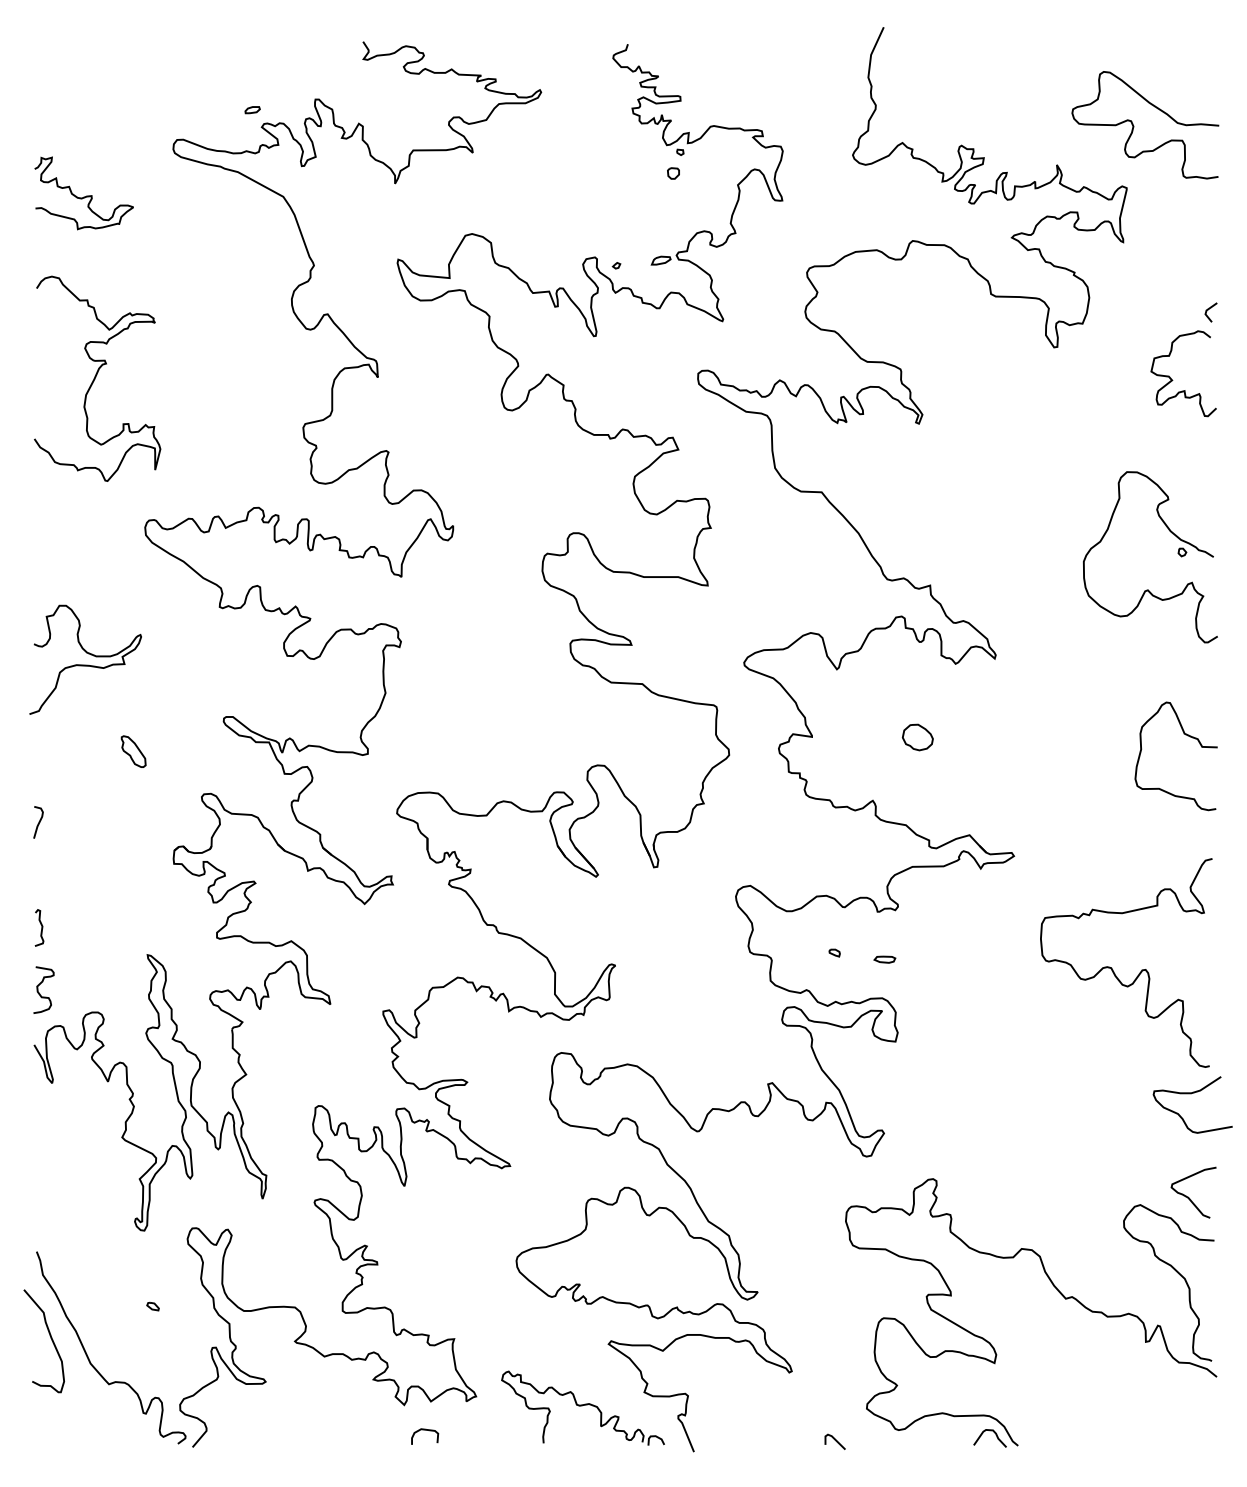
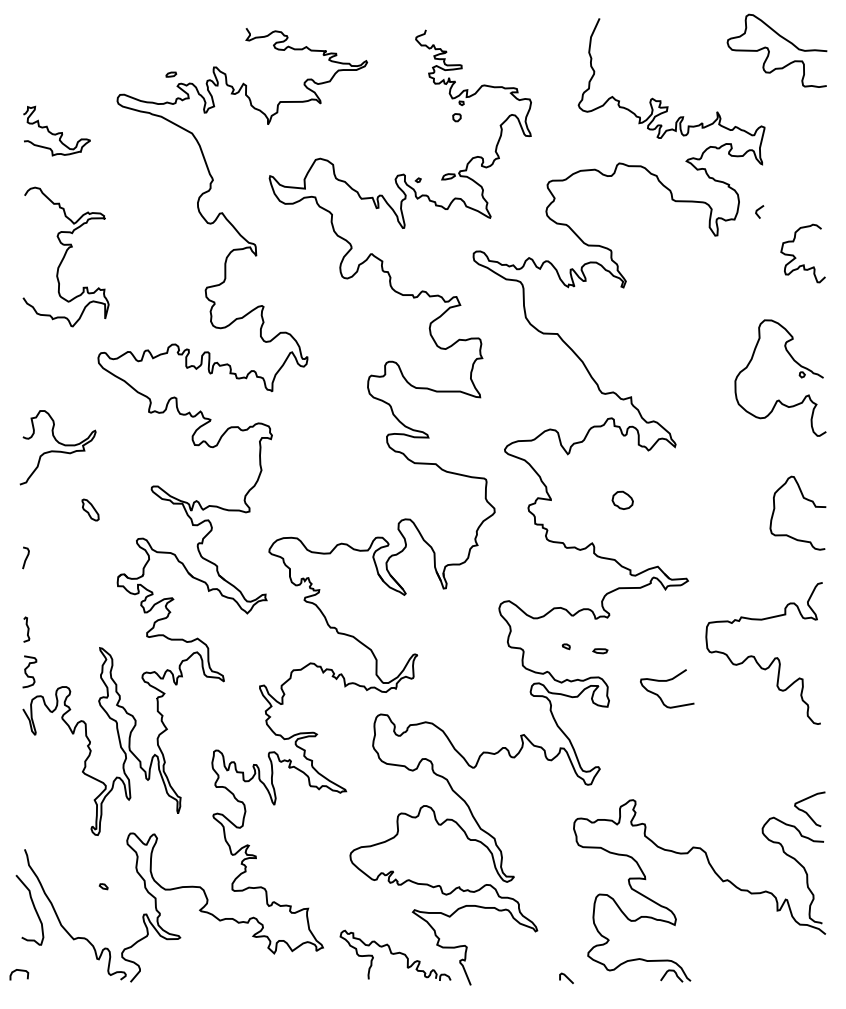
curve: (1134, 124) -> (769, 50), moved
line: (1209, 310) -> (758, 210), moved
curve: (1193, 1094) -> (667, 681), moved
curve: (425, 1431) -> (19, 971), moved

